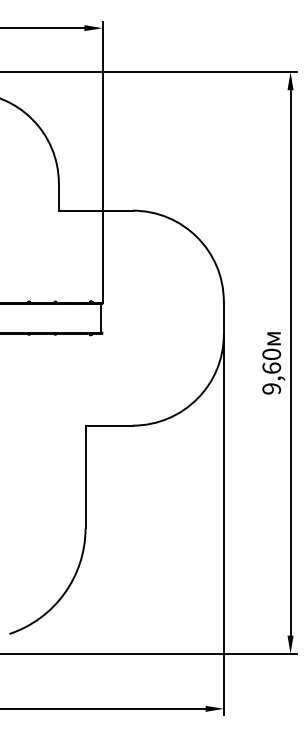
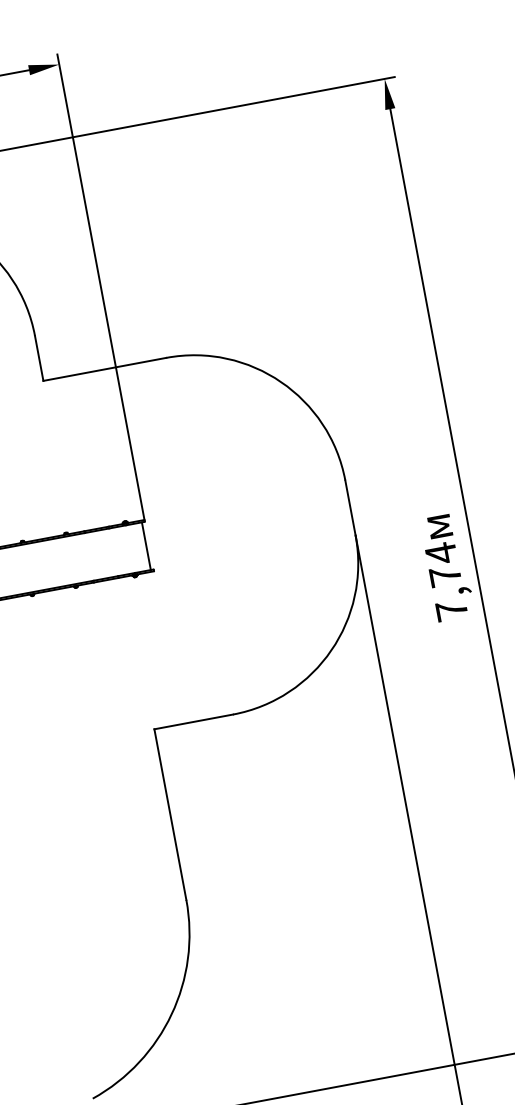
text: (271, 371) -> (446, 581), 9,60 -> 7,74

